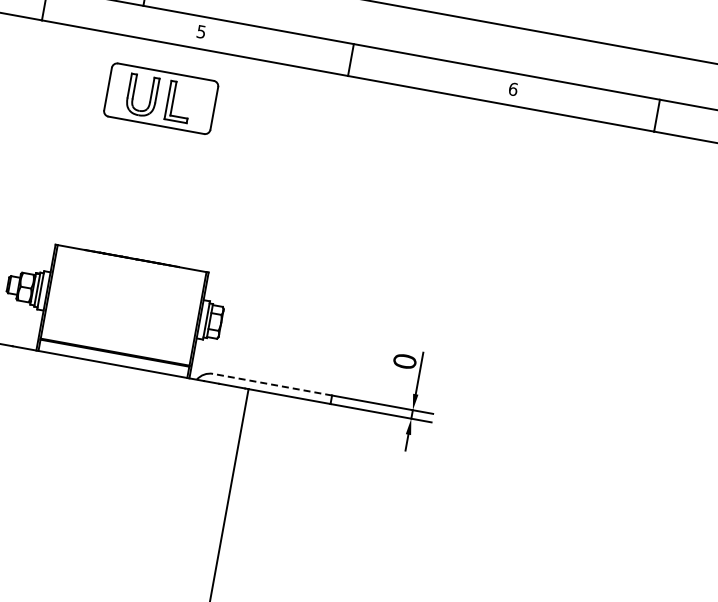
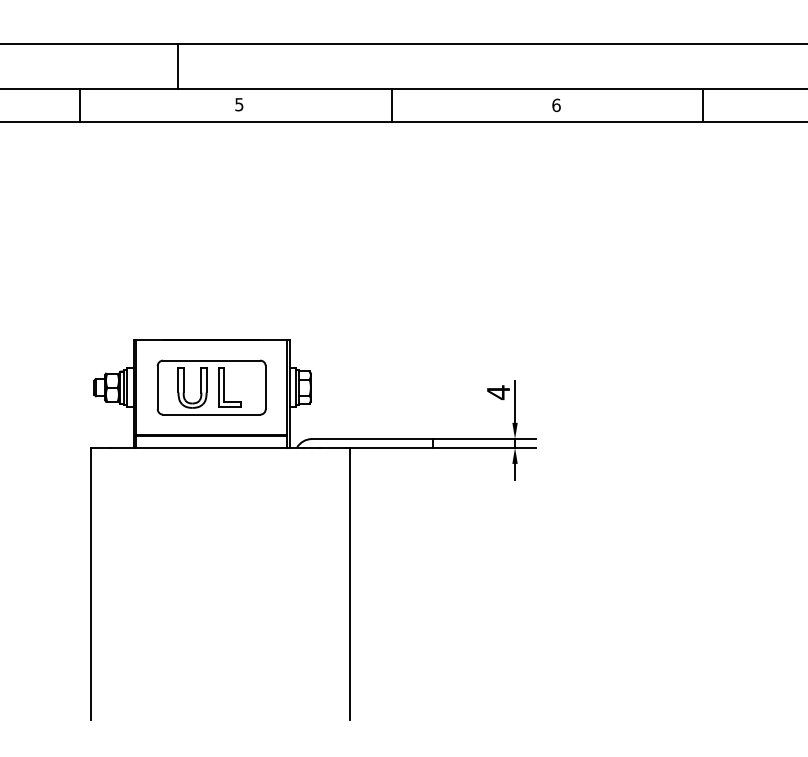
part: (160, 98) -> (211, 387), moved
text: (404, 361) -> (498, 392), 0 -> 4
line: (271, 384) -> (371, 439), dashed -> solid

